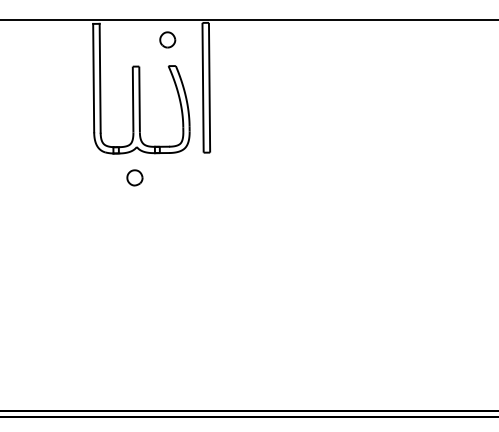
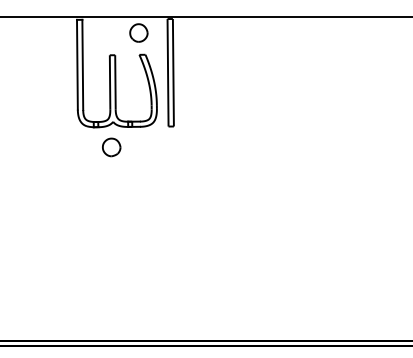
part: (167, 40) -> (138, 33), size x1.4
part: (134, 177) -> (111, 147), size x1.4

